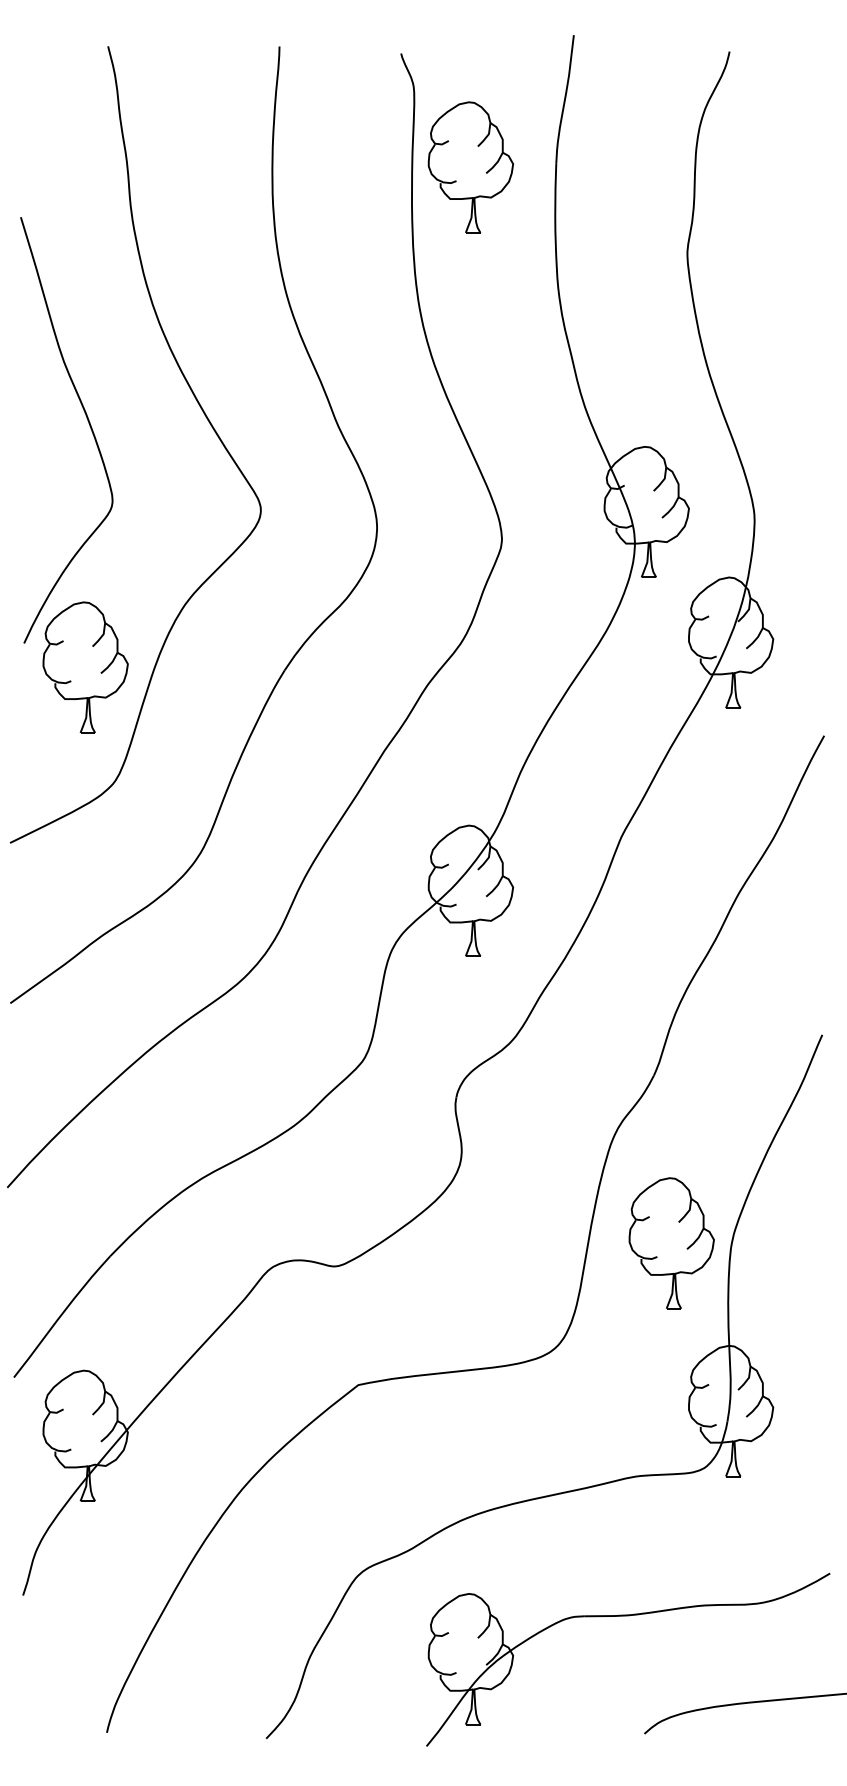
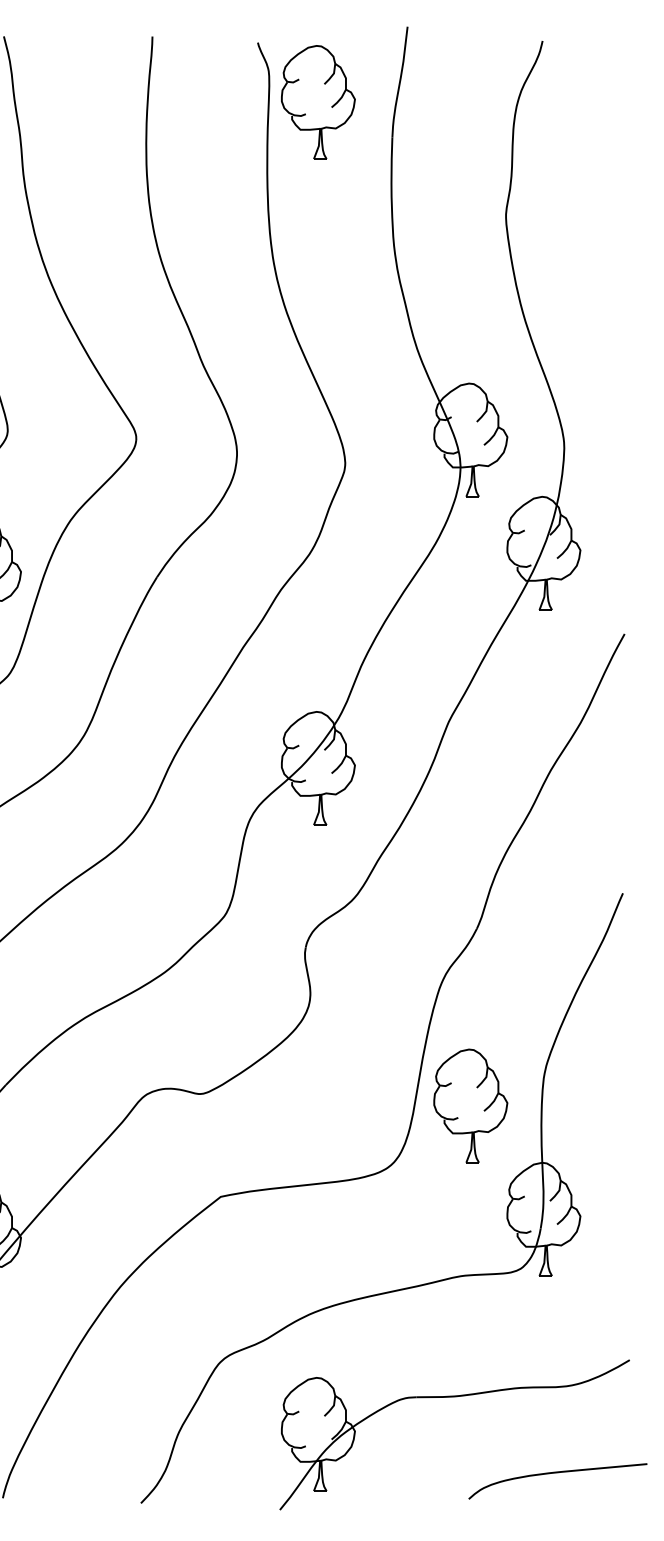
part: (470, 167) -> (318, 102), moved
part: (671, 1243) -> (470, 1106), moved

